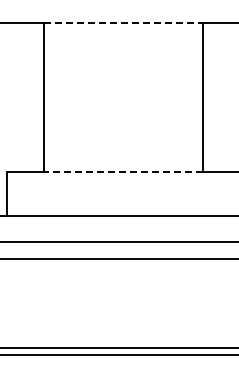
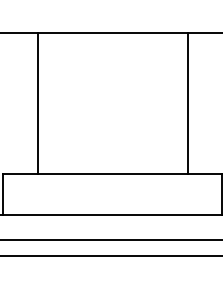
line: (123, 22) -> (112, 33), dashed -> solid
line: (123, 172) -> (112, 174), dashed -> solid

